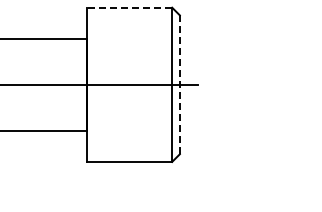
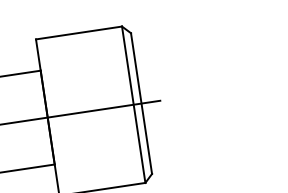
line: (129, 7) -> (78, 32), dashed -> solid
line: (179, 85) -> (141, 104), dashed -> solid

